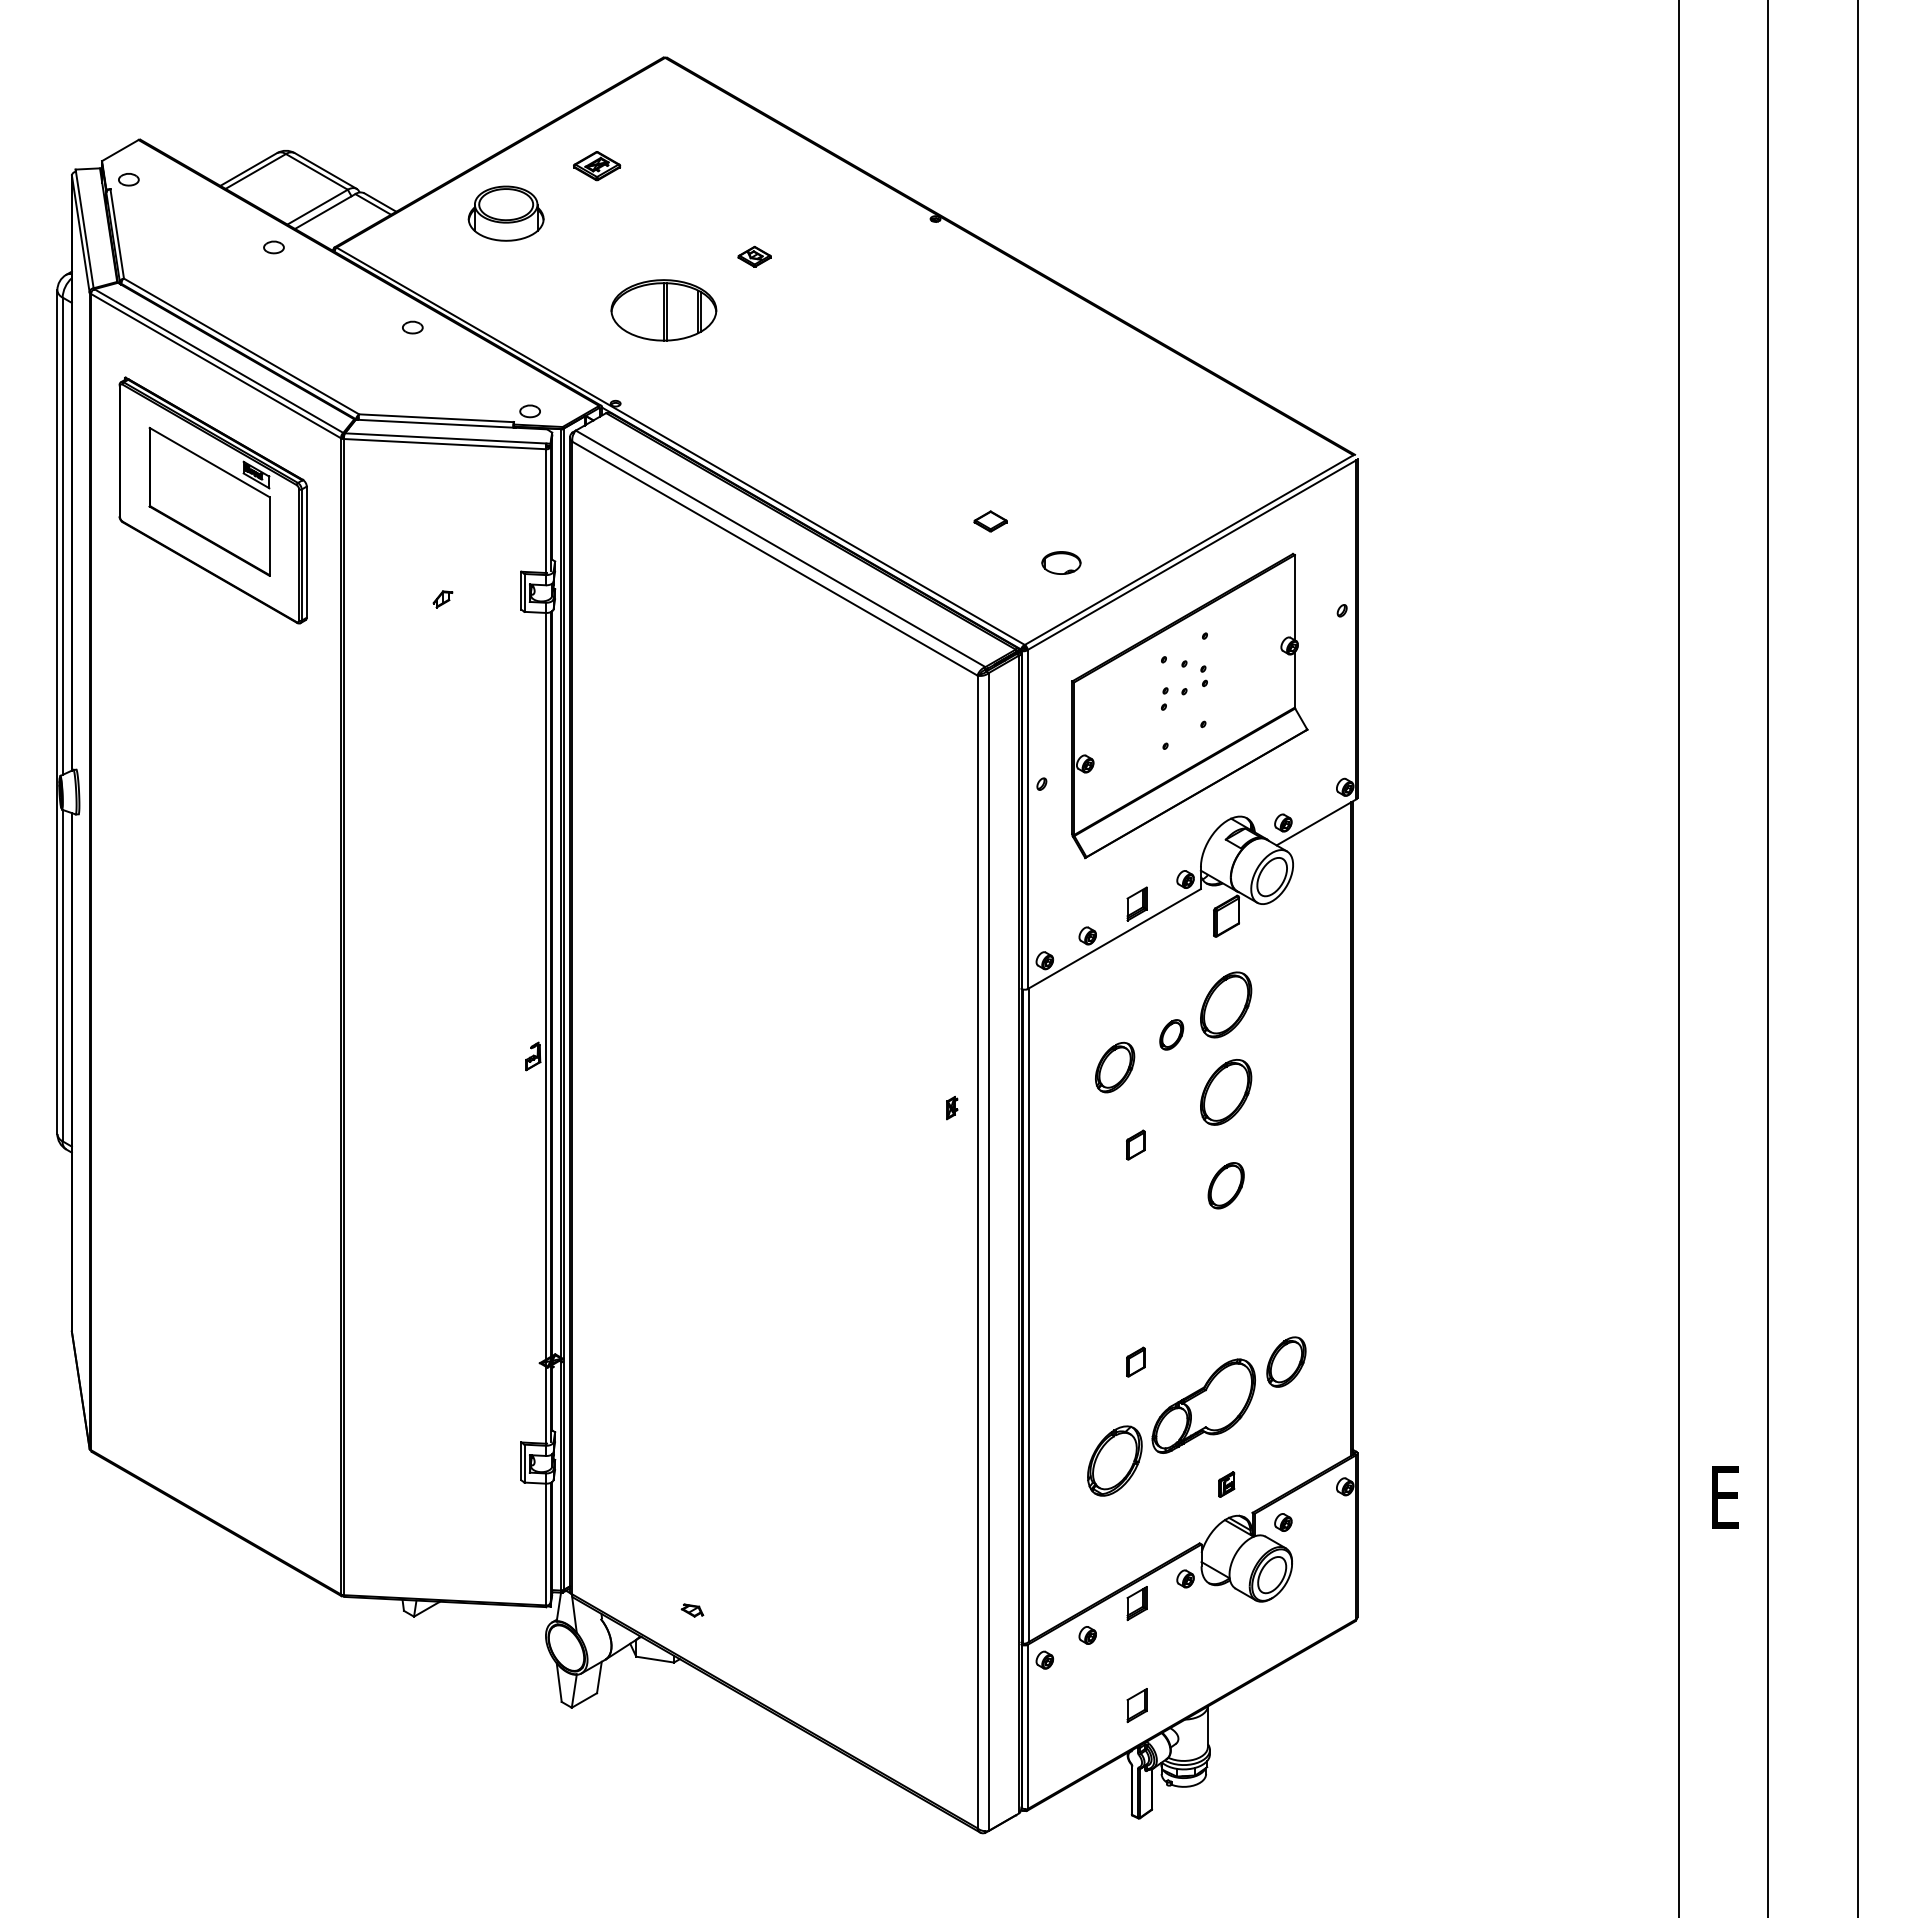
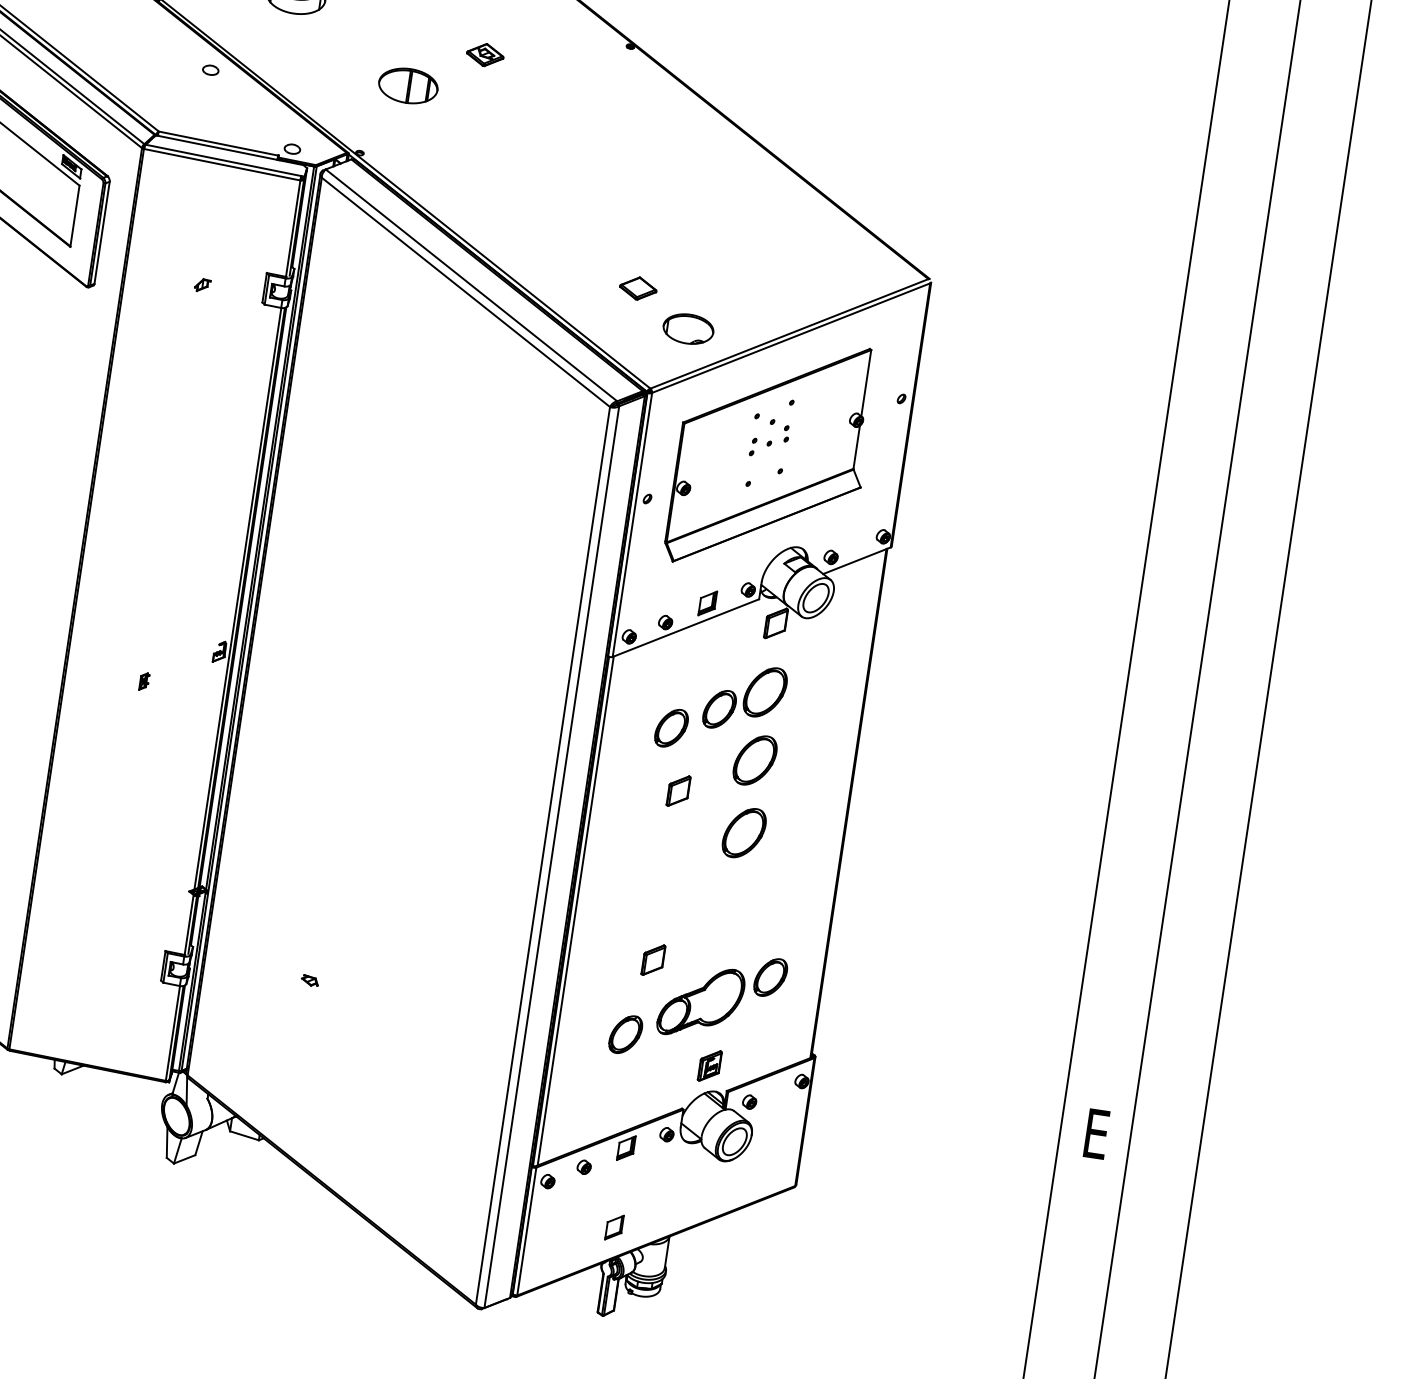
part: (754, 256) -> (485, 54), size x1.43
part: (663, 309) -> (408, 85), size x0.71
part: (990, 521) -> (638, 288), size x1.43
part: (1061, 562) -> (688, 328), size x1.67
part: (1171, 1034) -> (719, 709), size x1.67
part: (952, 1107) -> (144, 681), moved
part: (1135, 1144) -> (678, 790), size x1.43
part: (1226, 1185) -> (744, 833), size x1.43
part: (1135, 1361) -> (653, 959), size x1.43
part: (1115, 1460) -> (626, 1034), size x0.71
part: (1226, 1484) -> (709, 1065), size x1.67
part: (692, 1610) -> (310, 980), moved

